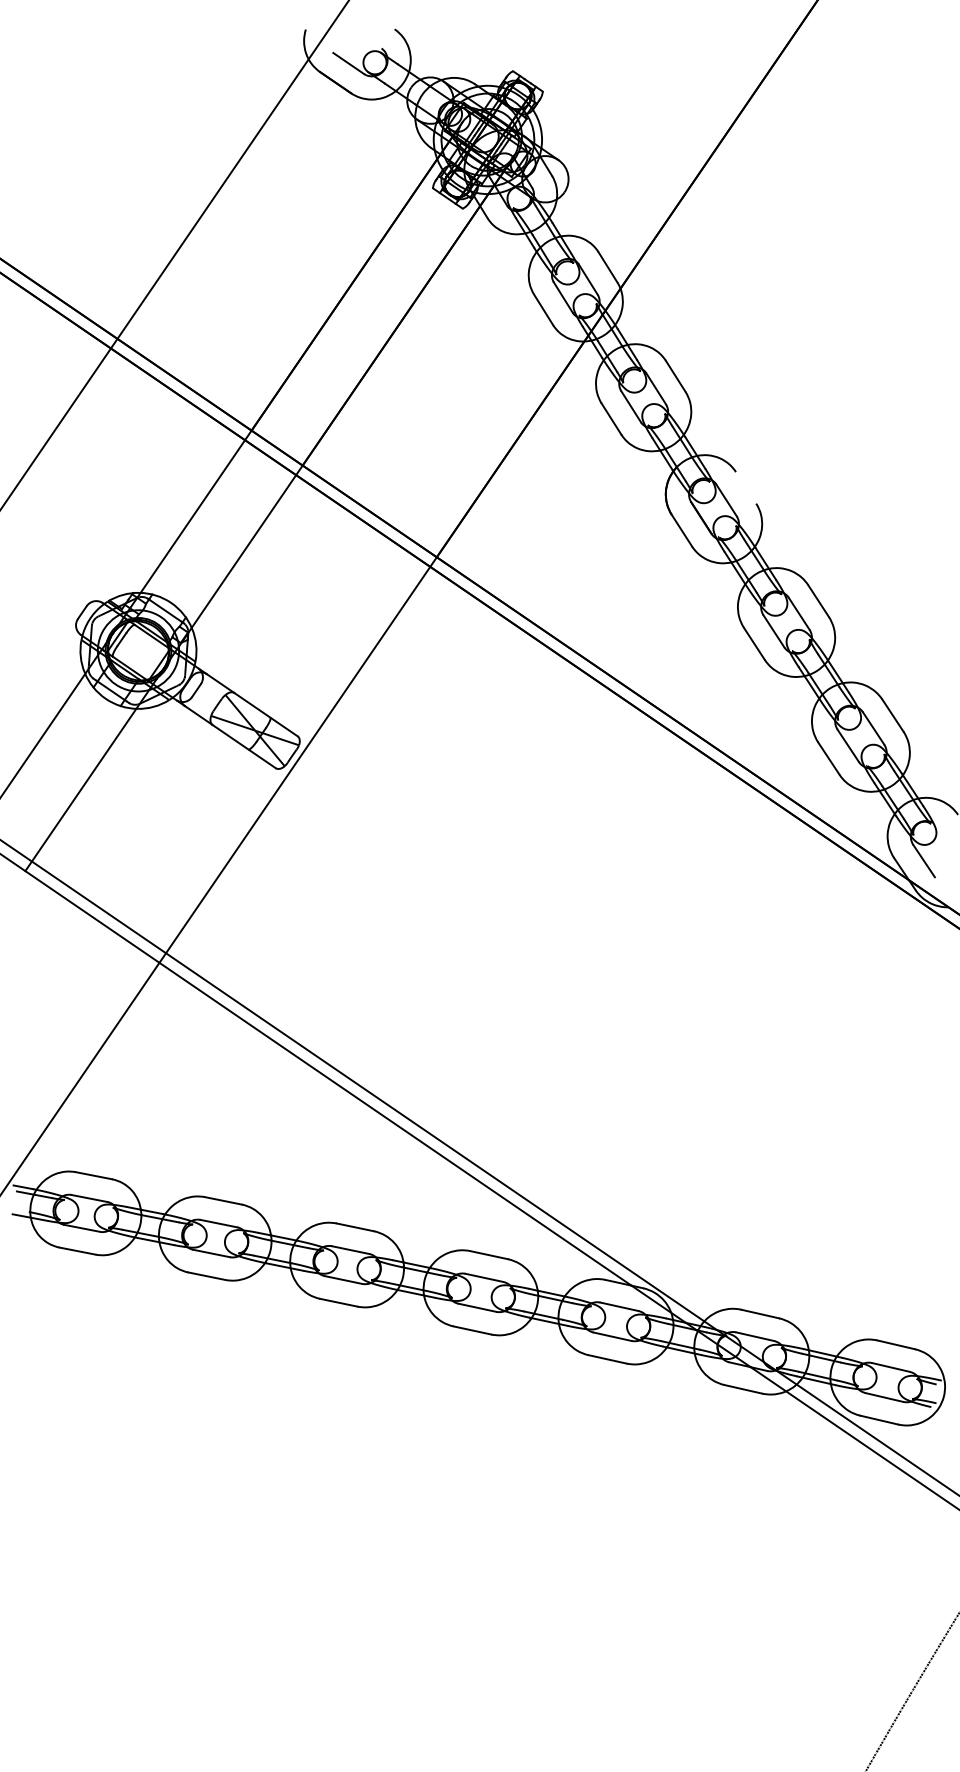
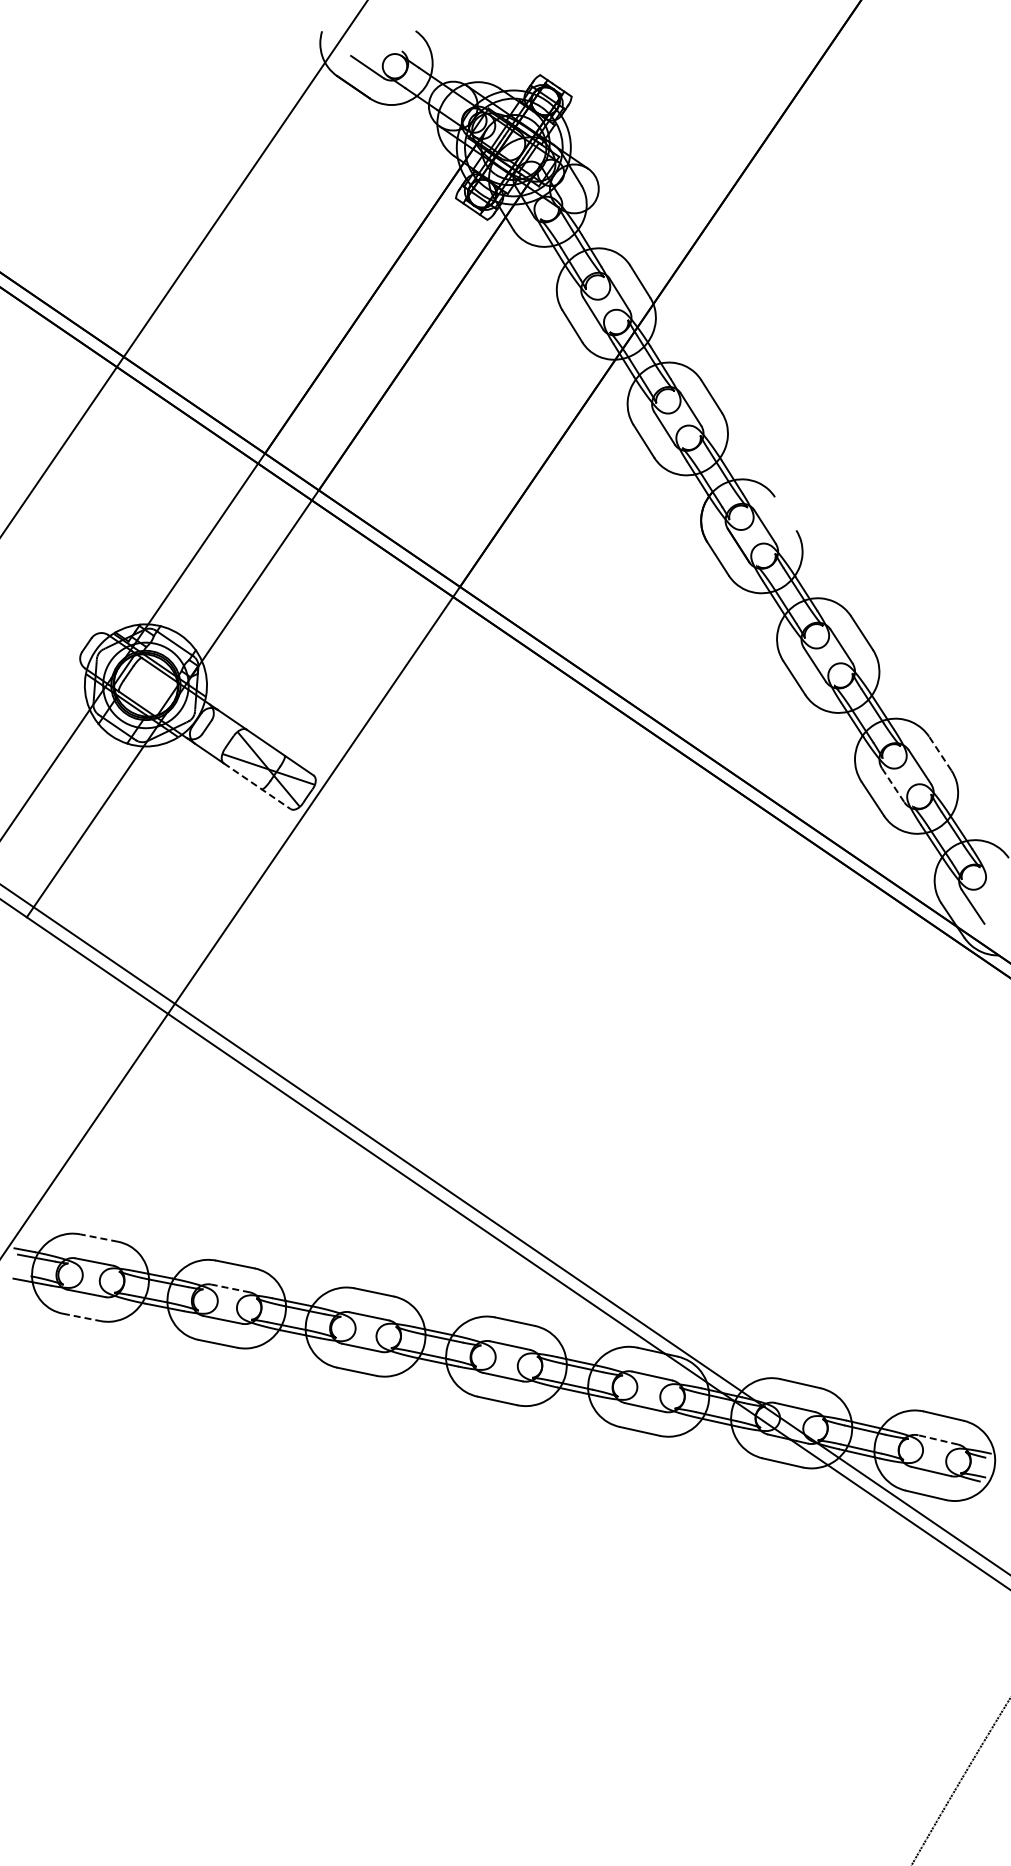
line: (893, 715) -> (940, 753), solid -> dashed
line: (848, 745) -> (893, 785), solid -> dashed
line: (244, 746) -> (257, 786), solid -> dashed
line: (93, 1175) -> (98, 1237), solid -> dashed
line: (218, 1223) -> (230, 1288), solid -> dashed
line: (78, 1251) -> (82, 1317), solid -> dashed
line: (890, 1367) -> (937, 1439), solid -> dashed

